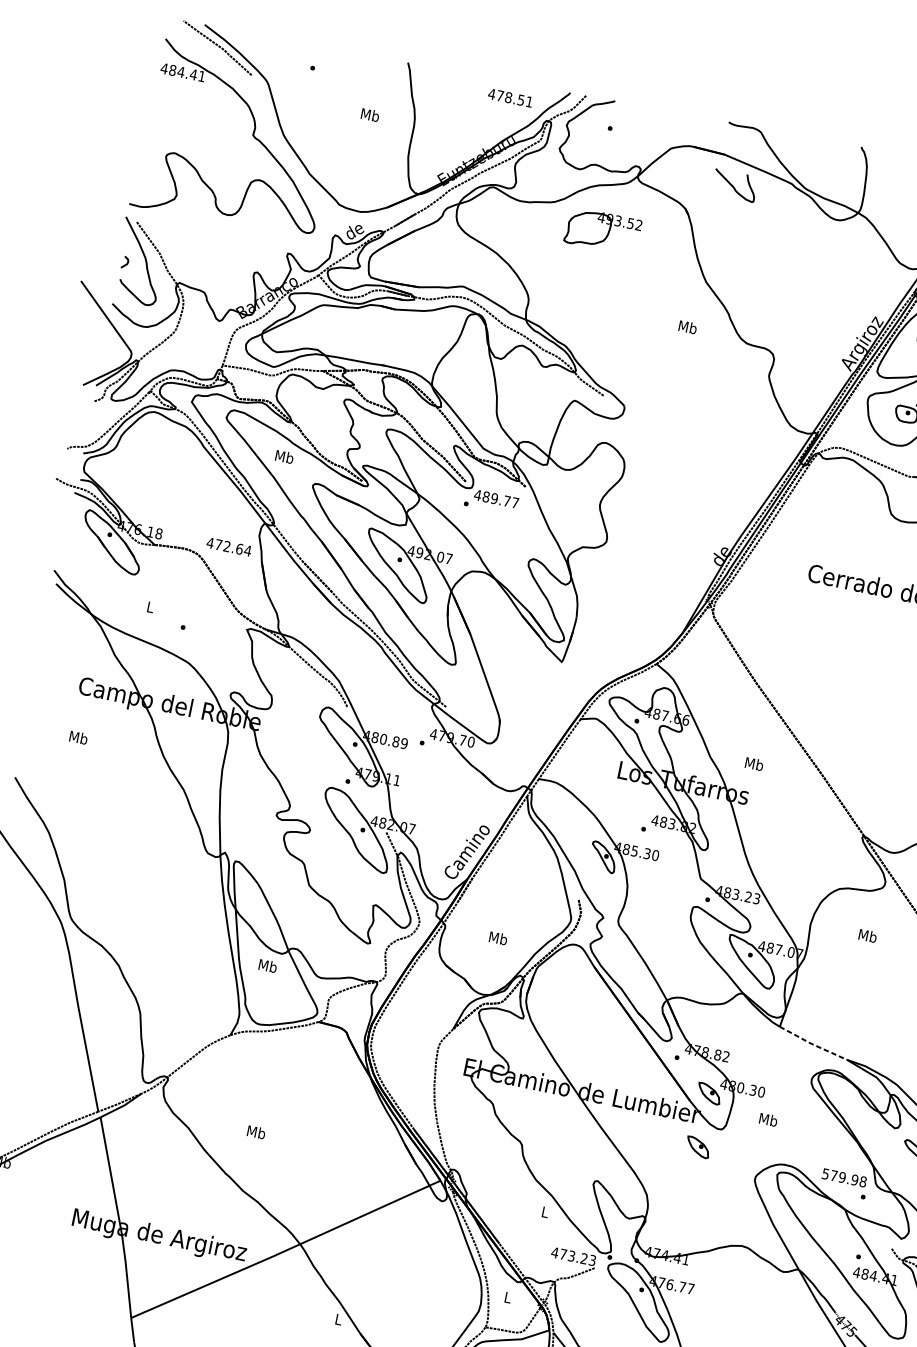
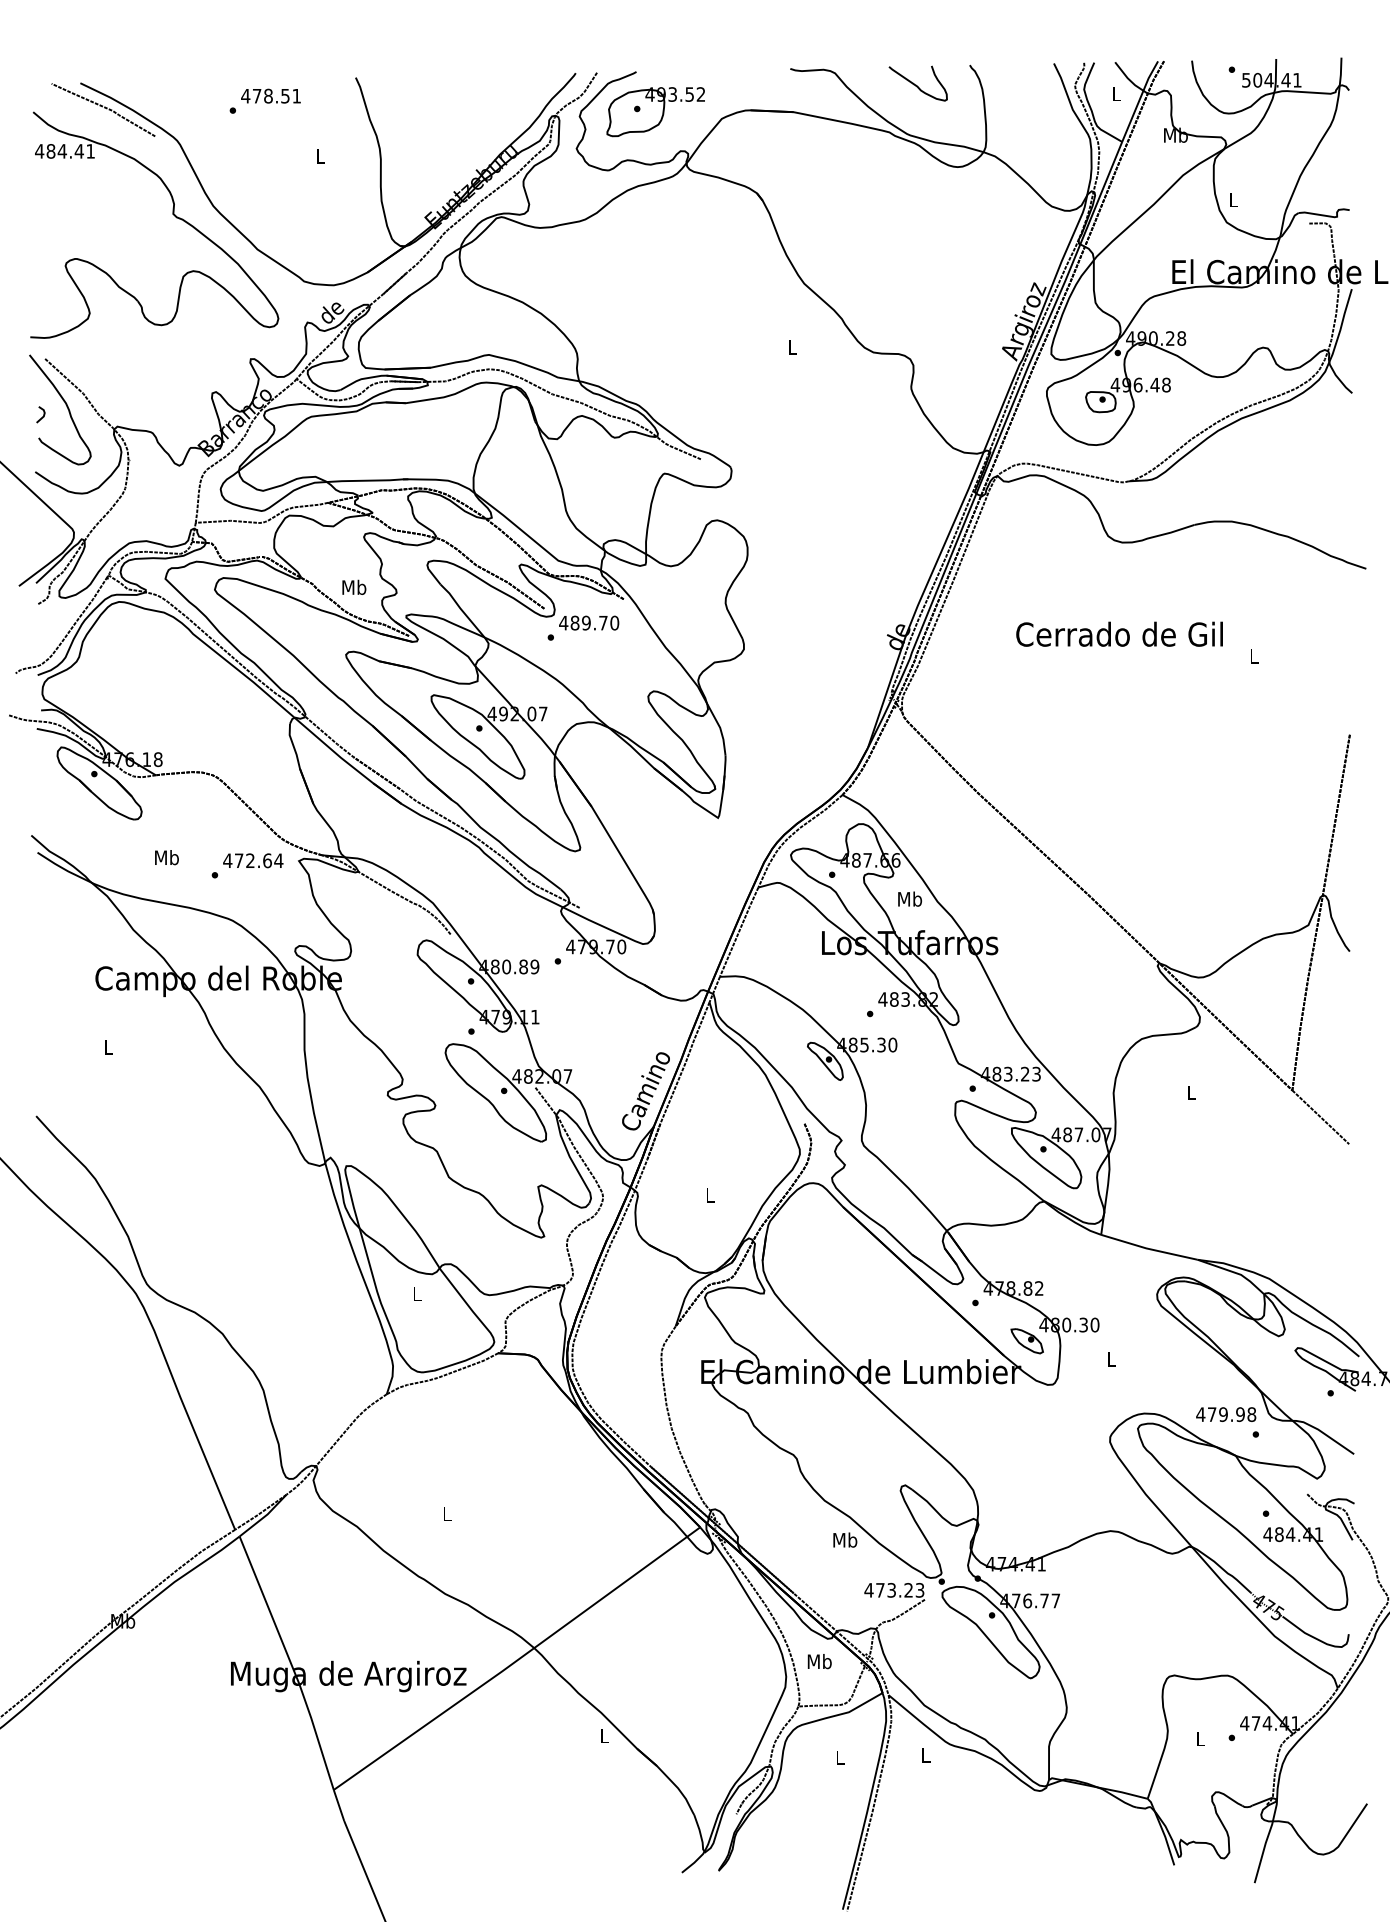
text: (510, 97) -> (270, 95), moved
text: (370, 114) -> (320, 155), Mb -> L
curve: (733, 185) -> (916, 84), moved
part: (602, 231) -> (655, 112), moved
text: (688, 326) -> (792, 346), Mb -> L
text: (284, 456) -> (354, 586), moved
text: (515, 502) -> (614, 622), 489.77 -> 489.70
text: (229, 546) -> (253, 860), moved
text: (150, 607) -> (166, 857), L -> Mb
text: (78, 737) -> (108, 1046), Mb -> L
text: (754, 763) -> (909, 898), moved
text: (867, 935) -> (1191, 1092), Mb -> L
text: (498, 938) -> (710, 1195), Mb -> L
text: (268, 965) -> (417, 1293), Mb -> L
line: (813, 1044) -> (1149, 1249), dashed -> solid
text: (768, 1119) -> (1111, 1358), Mb -> L
text: (256, 1131) -> (446, 1513), Mb -> L
part: (697, 1147) -> (1026, 1414), removed
text: (825, 1173) -> (1200, 1414), 579.98 -> 479.98
text: (545, 1211) -> (845, 1539), L -> Mb
text: (507, 1297) -> (819, 1661), L -> Mb

